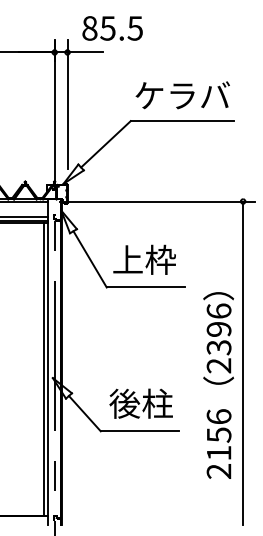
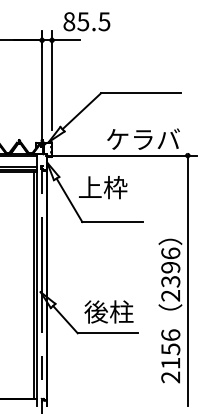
text: (182, 95) -> (143, 139), moved
text: (144, 259) -> (103, 187), moved
text: (218, 385) -> (170, 311), moved

